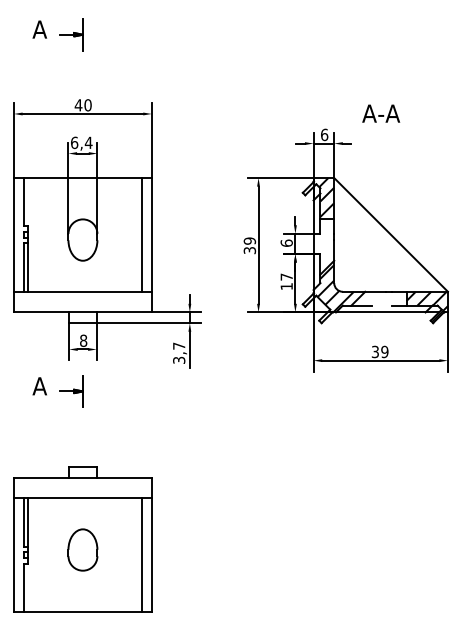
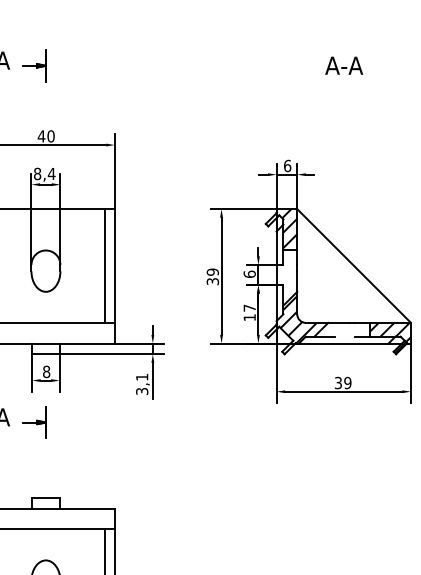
text: (381, 113) -> (344, 65), moved
text: (74, 142) -> (37, 173), 6,4 -> 8,4
text: (179, 345) -> (142, 376), 3,7 -> 3,1

